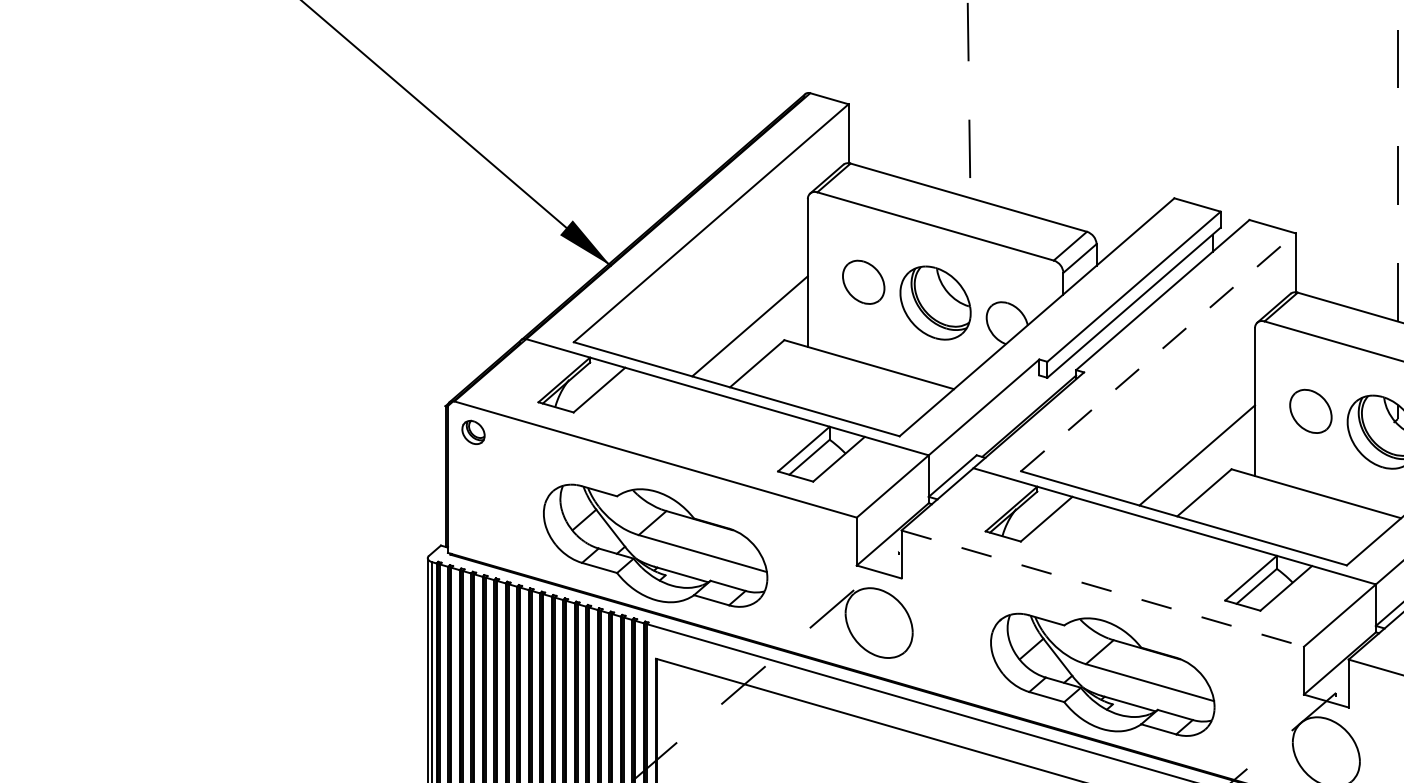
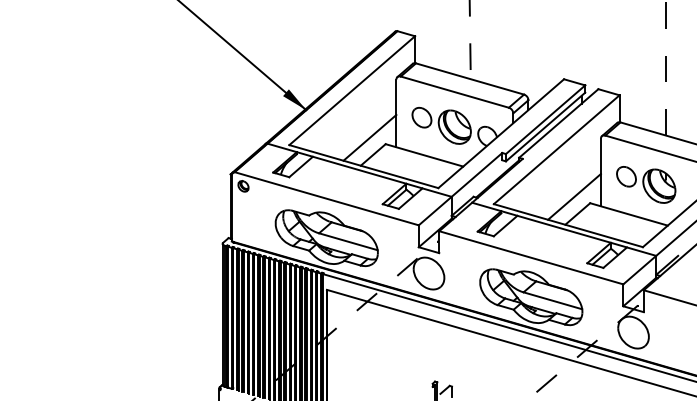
line: (1160, 351) -> (557, 149), dashed -> solid
line: (1103, 587) -> (531, 257), dashed -> solid

